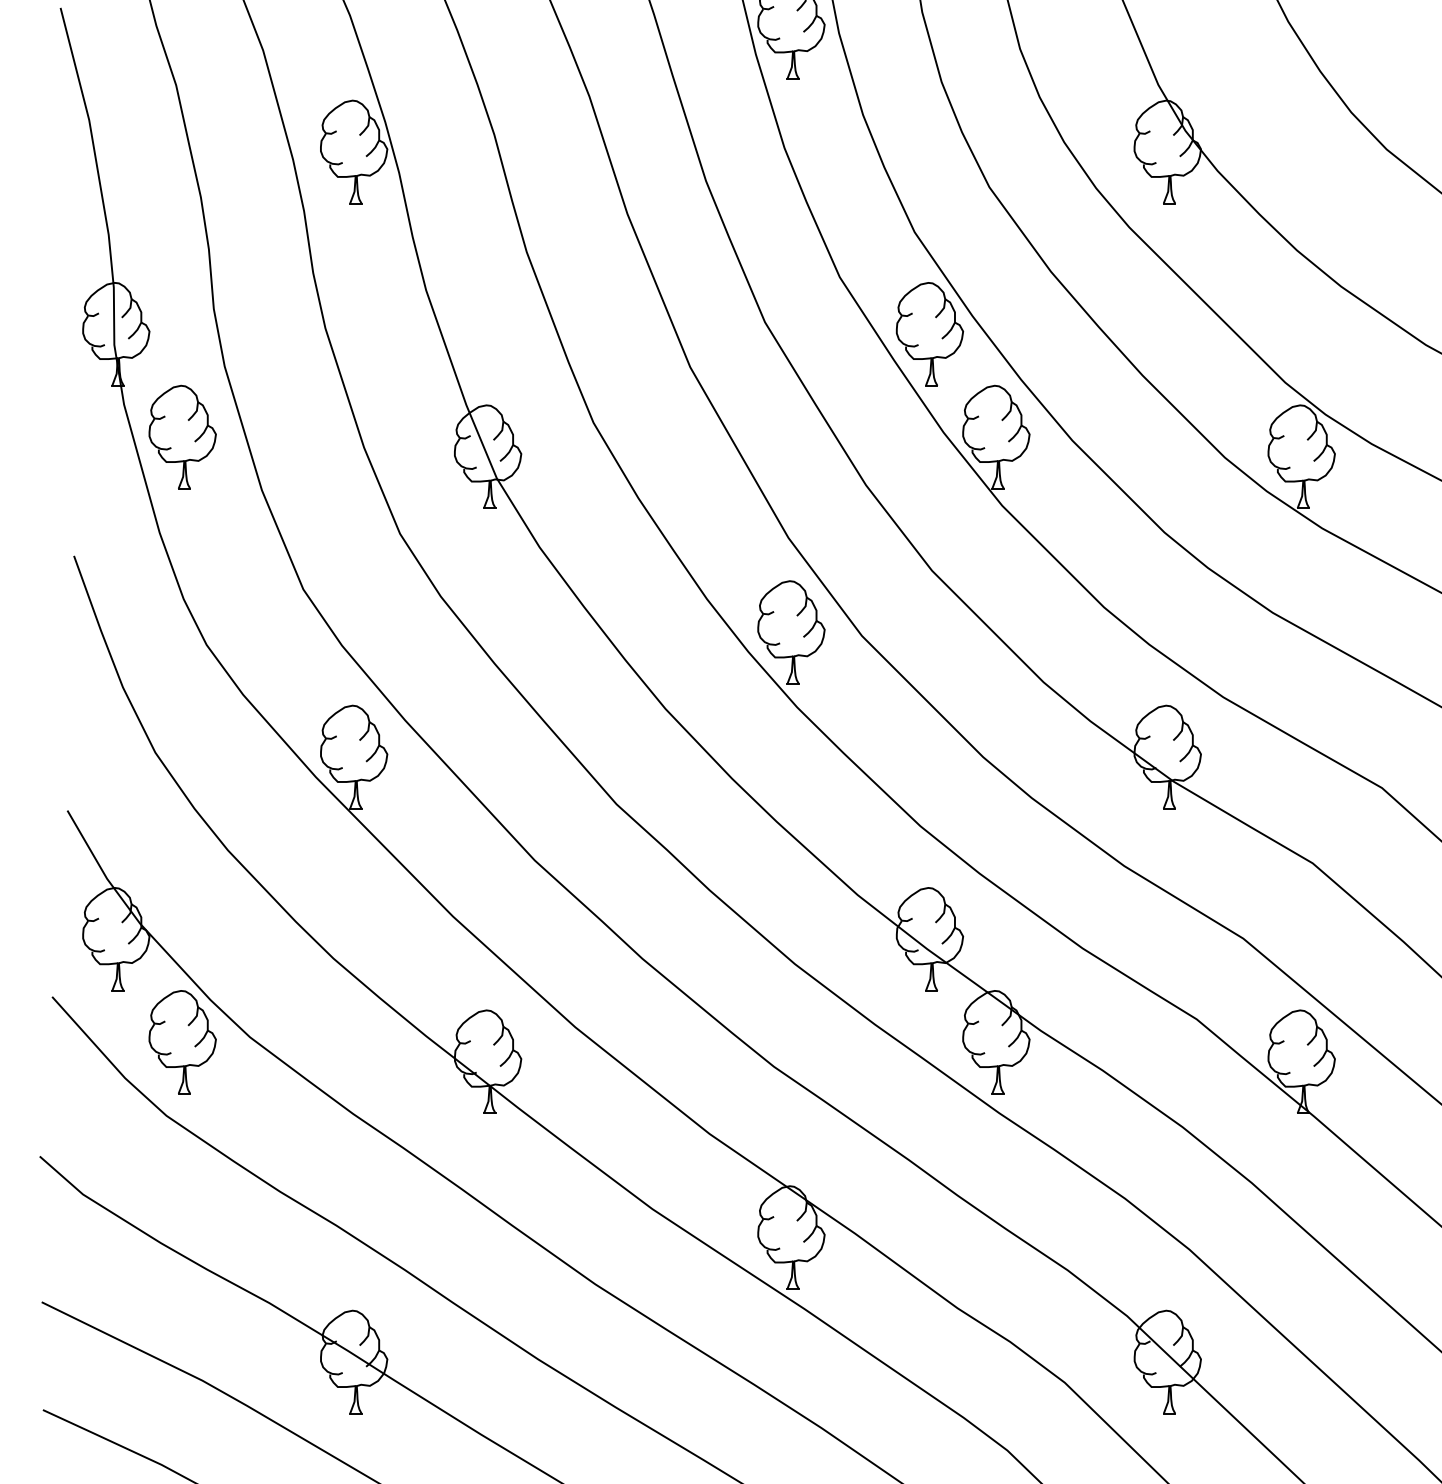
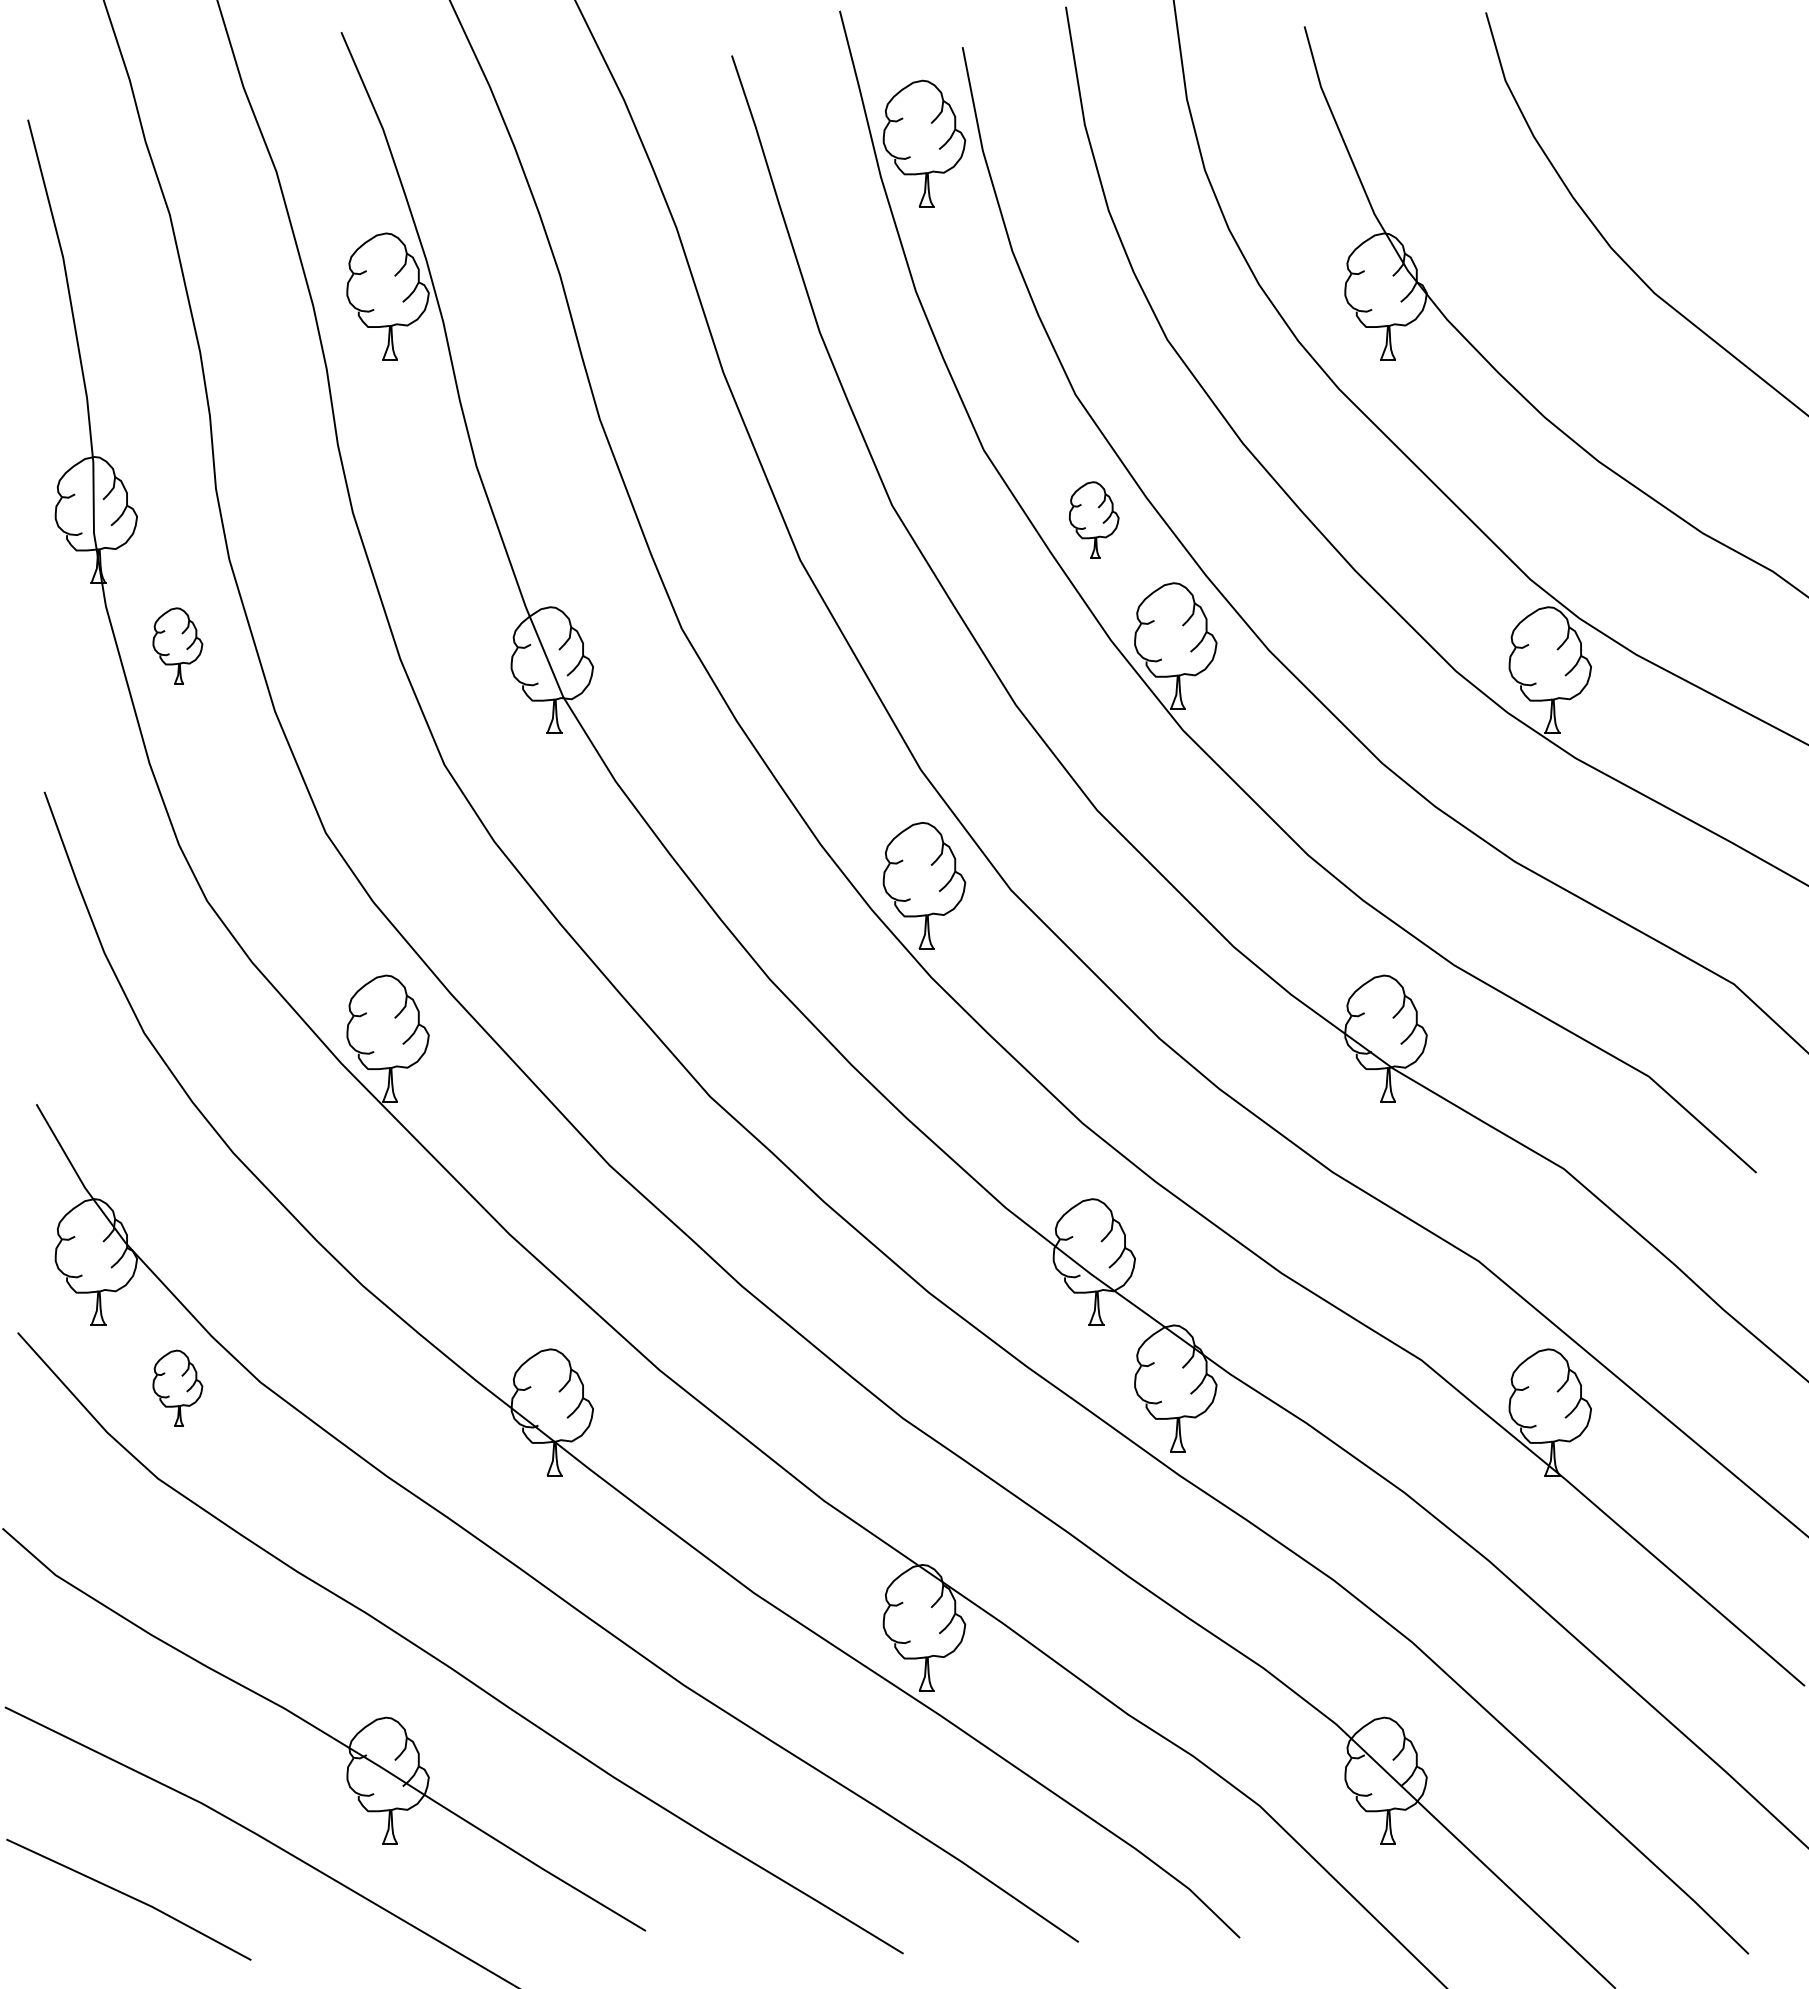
part: (929, 333) -> (1093, 519), size x0.6
part: (182, 436) -> (177, 645), size x0.6
part: (182, 1042) -> (177, 1388), size x0.6

